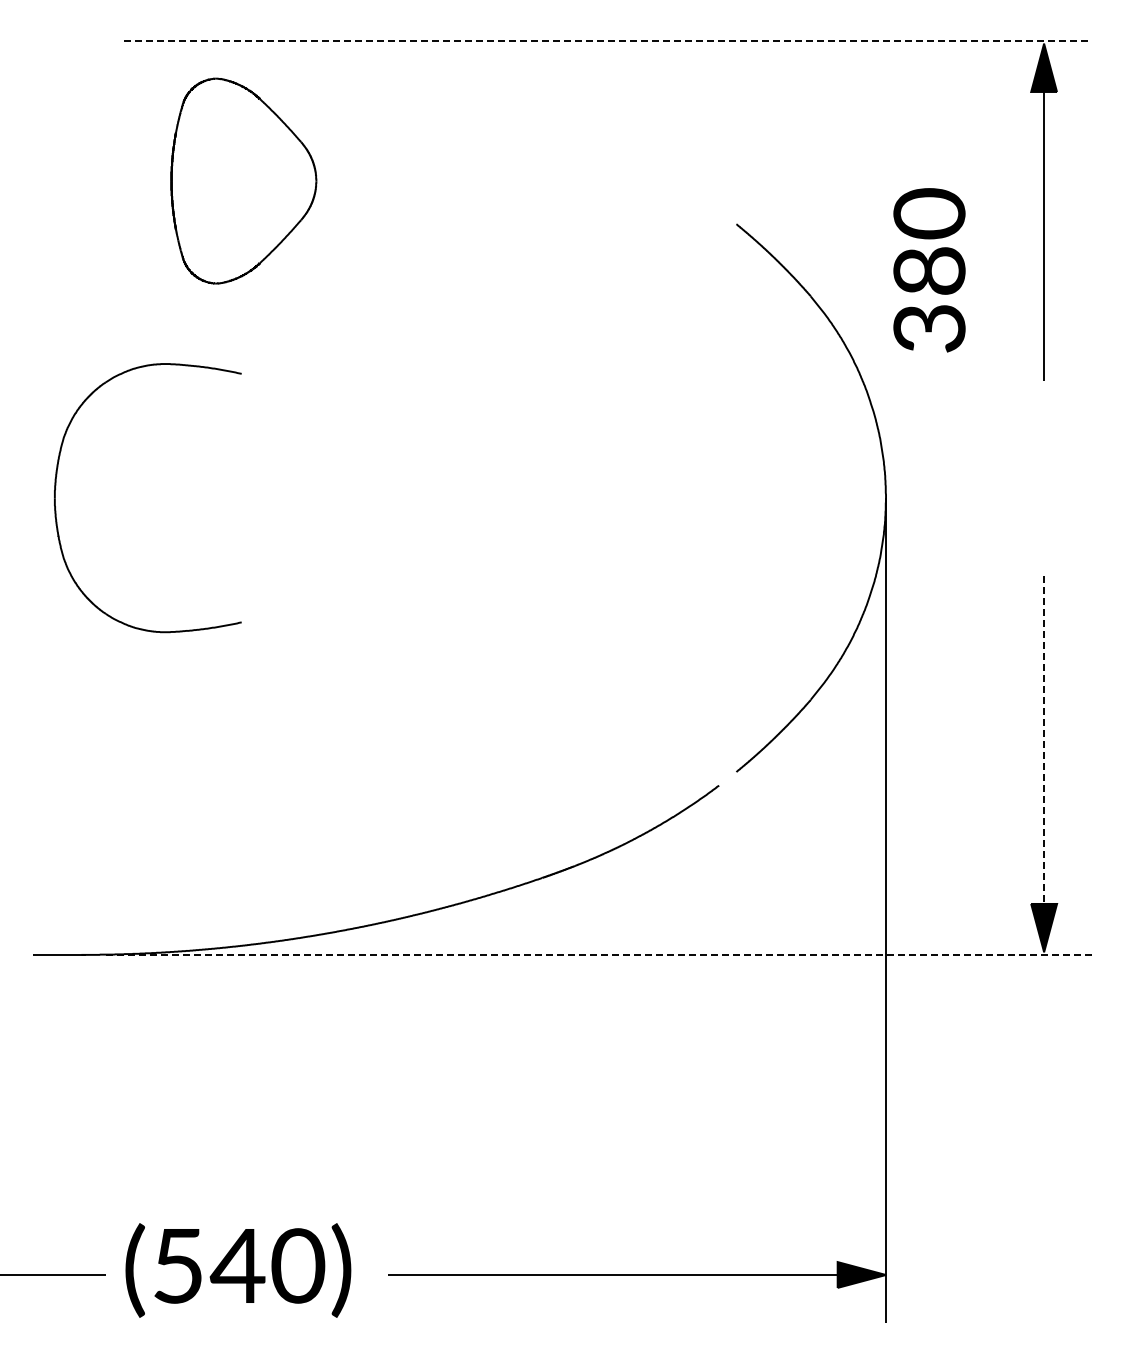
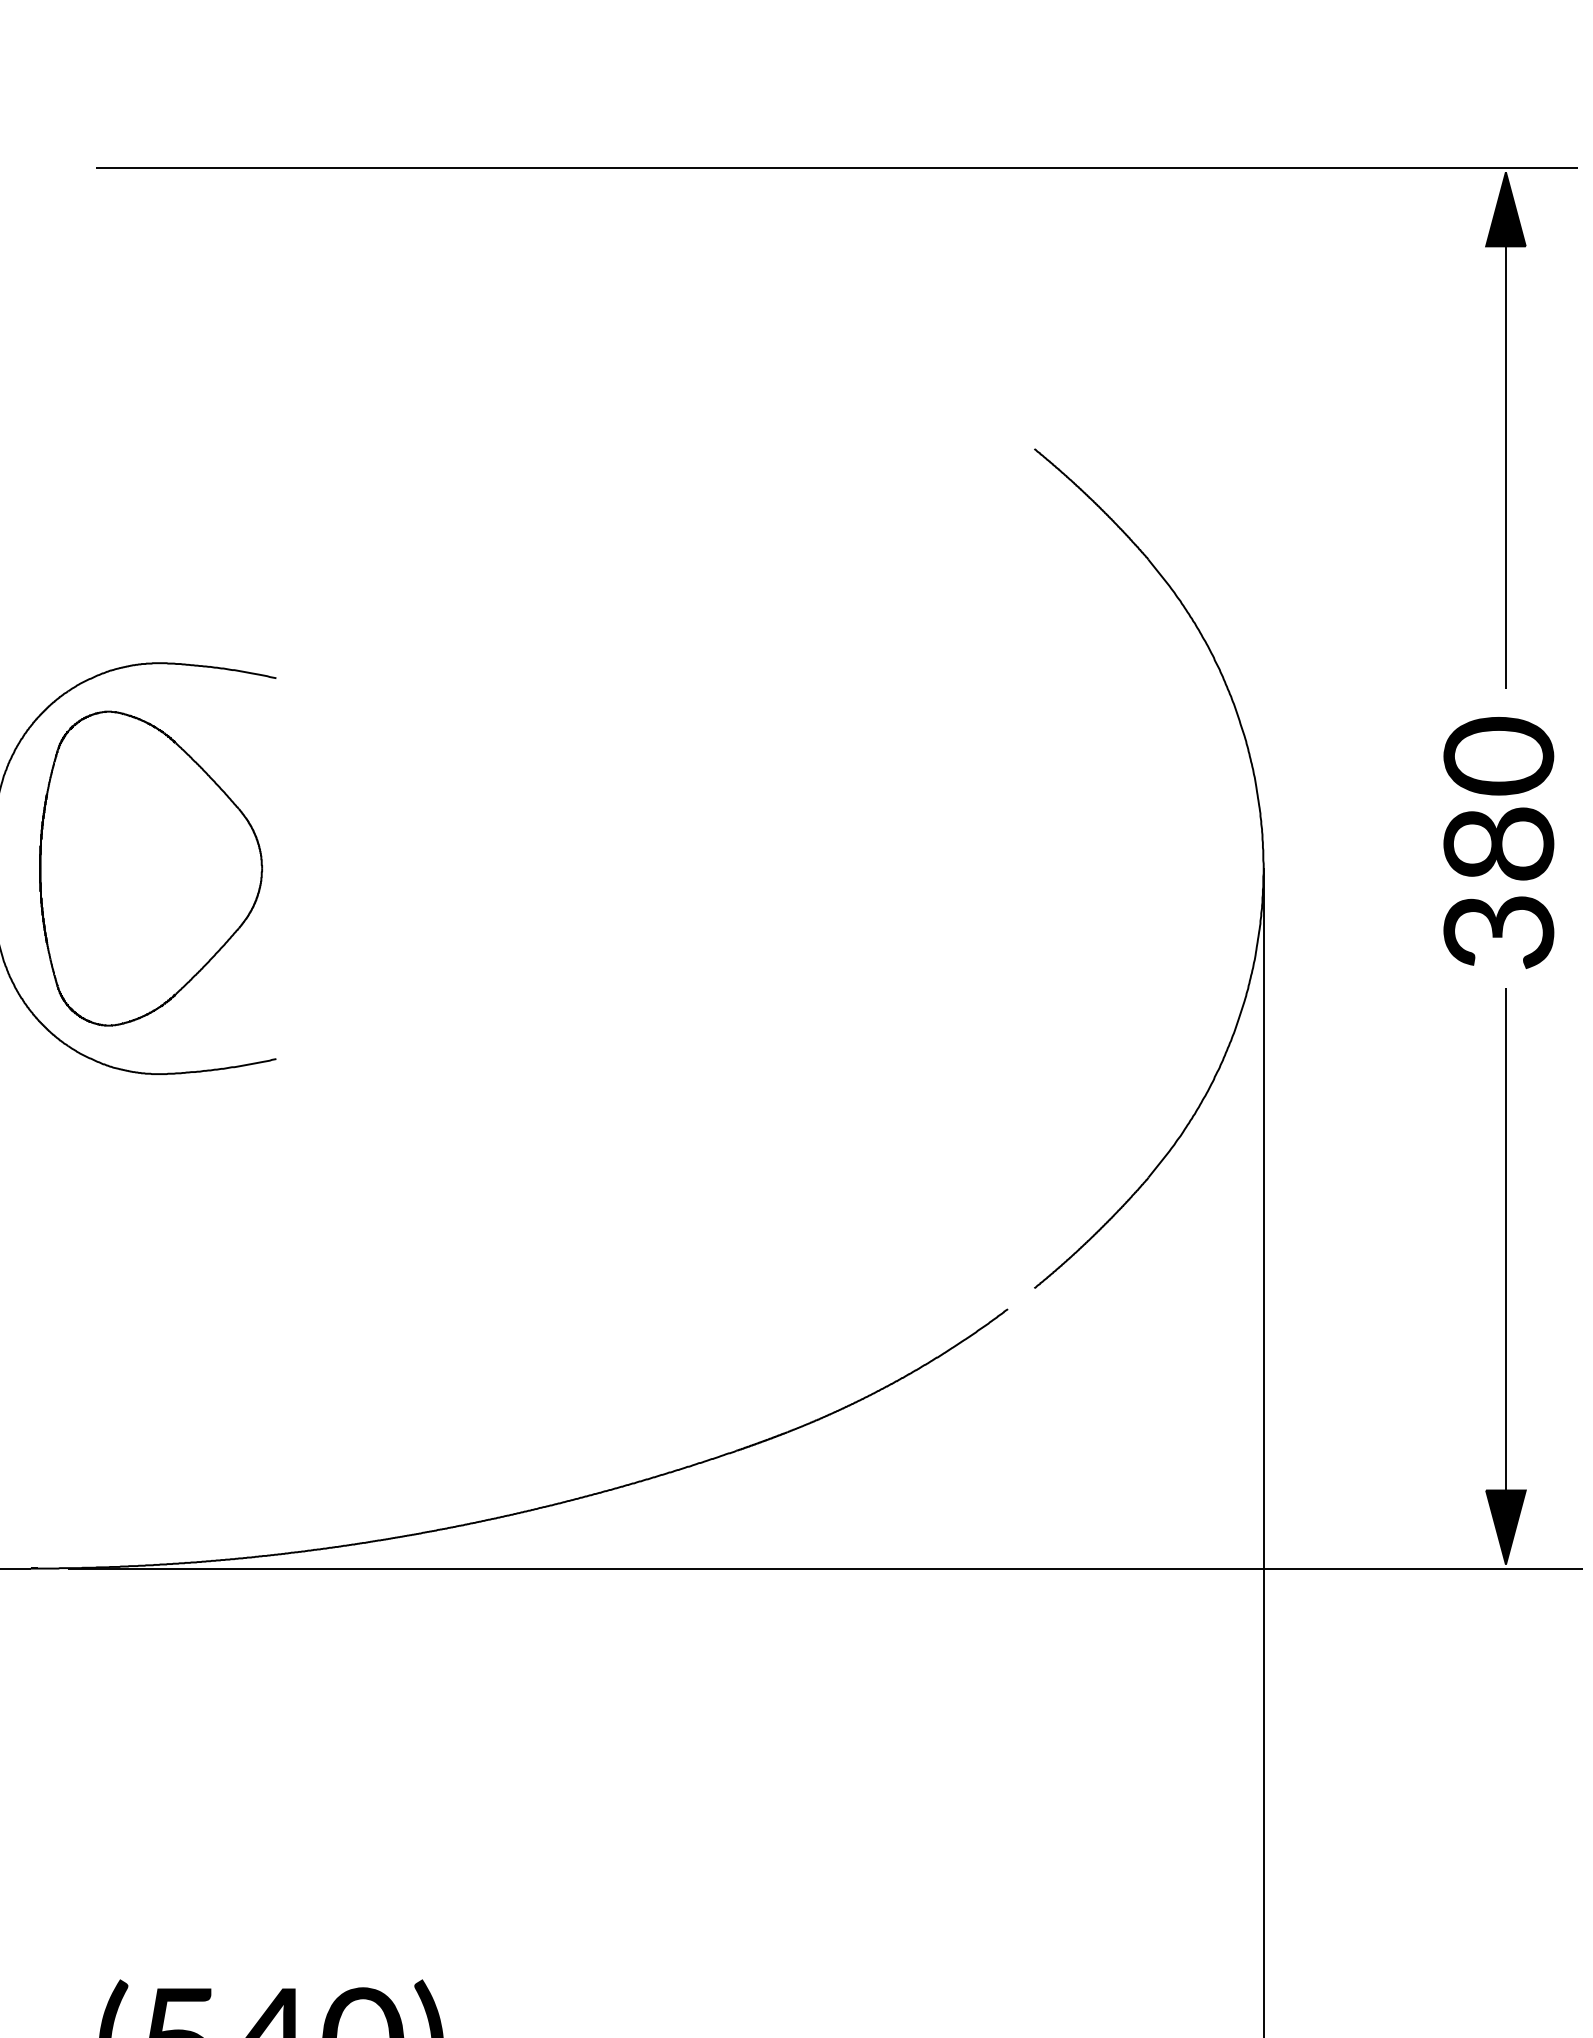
line: (607, 40) -> (836, 167), dashed -> solid
part: (243, 180) -> (150, 867), moved
text: (929, 270) -> (1498, 843), moved
line: (1044, 744) -> (1506, 1246), dashed -> solid
line: (600, 954) -> (826, 1567), dashed -> solid

